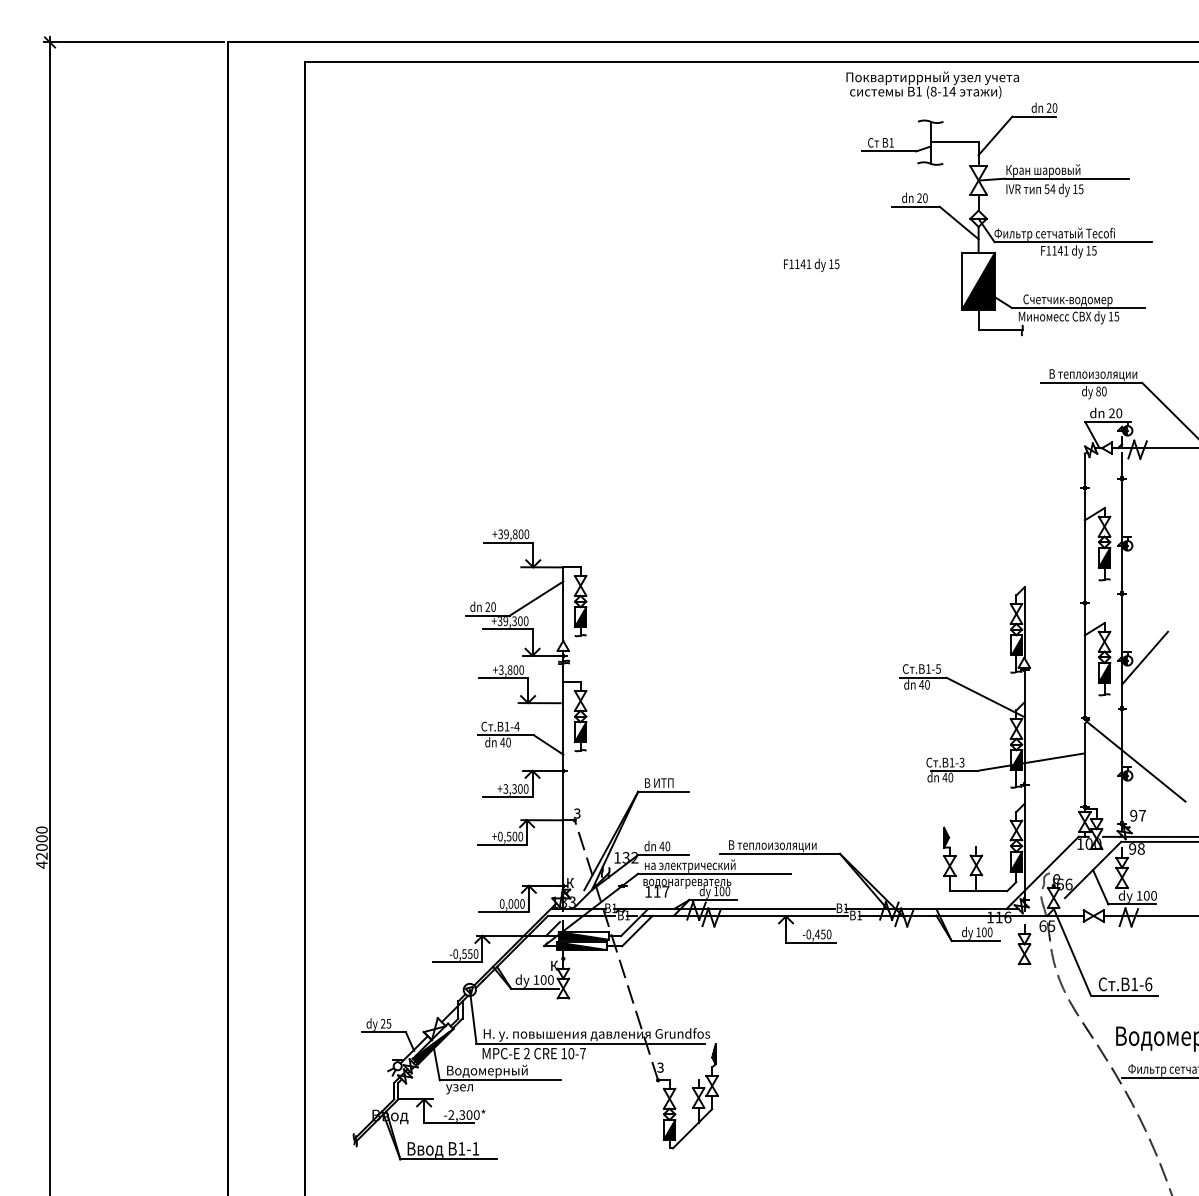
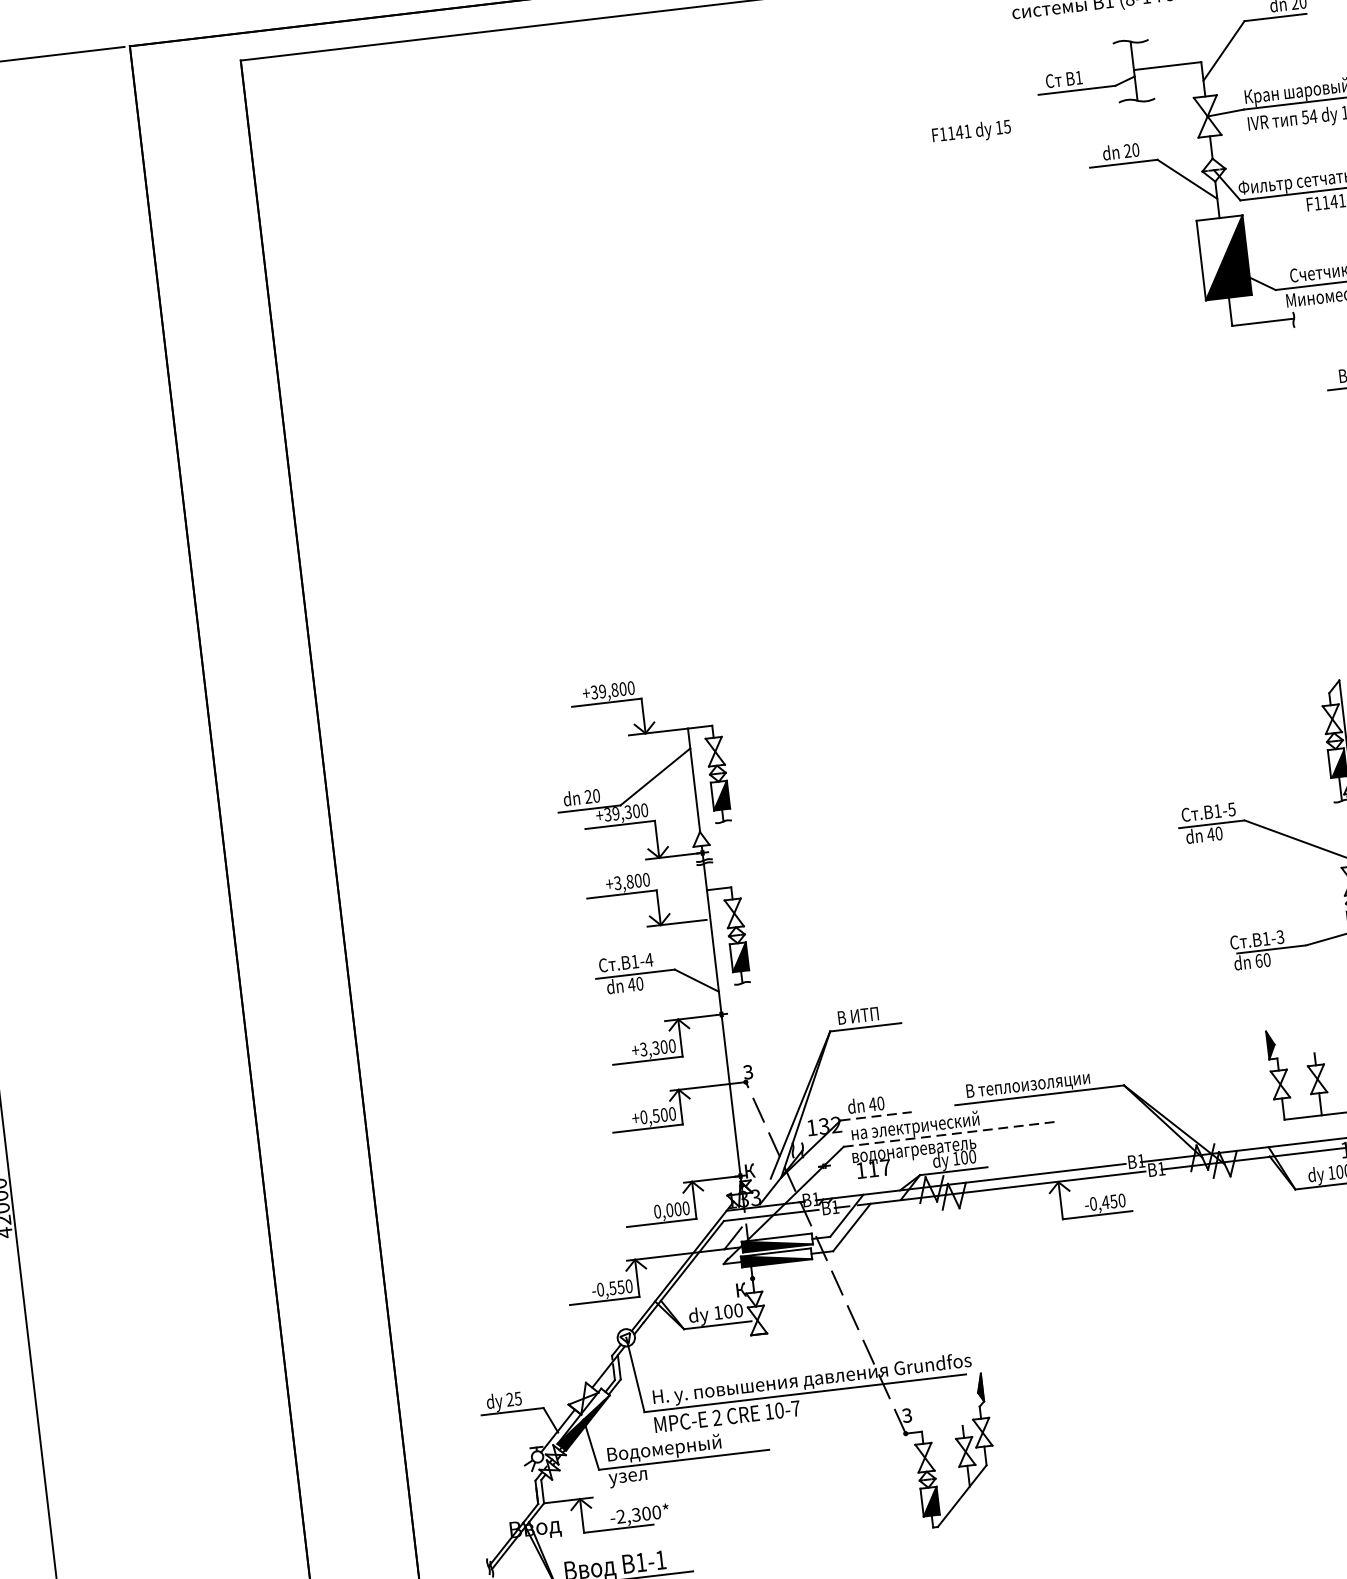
text: (811, 264) -> (971, 131), moved
text: (944, 777) -> (1258, 960), 40 -> 60
line: (663, 855) -> (876, 1116), solid -> dashed
line: (715, 873) -> (952, 1133), solid -> dashed

